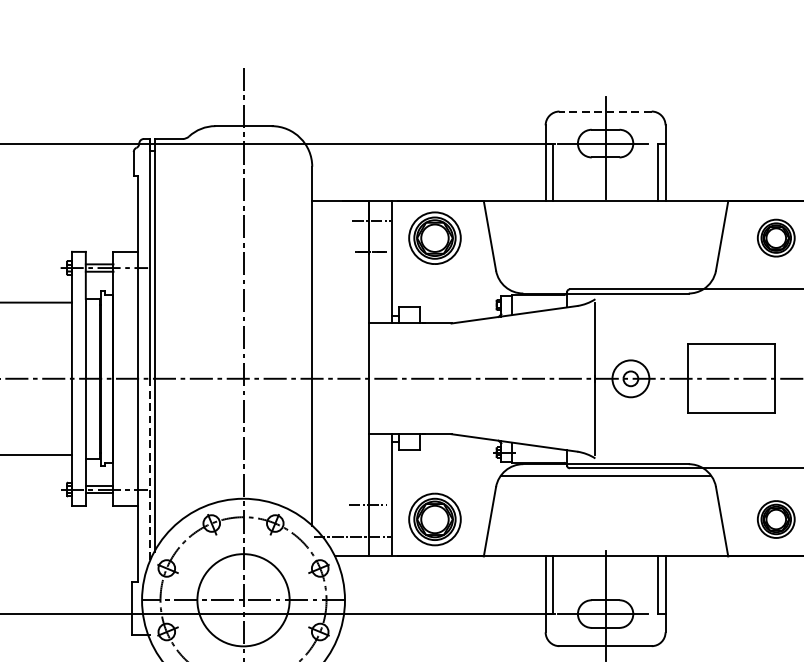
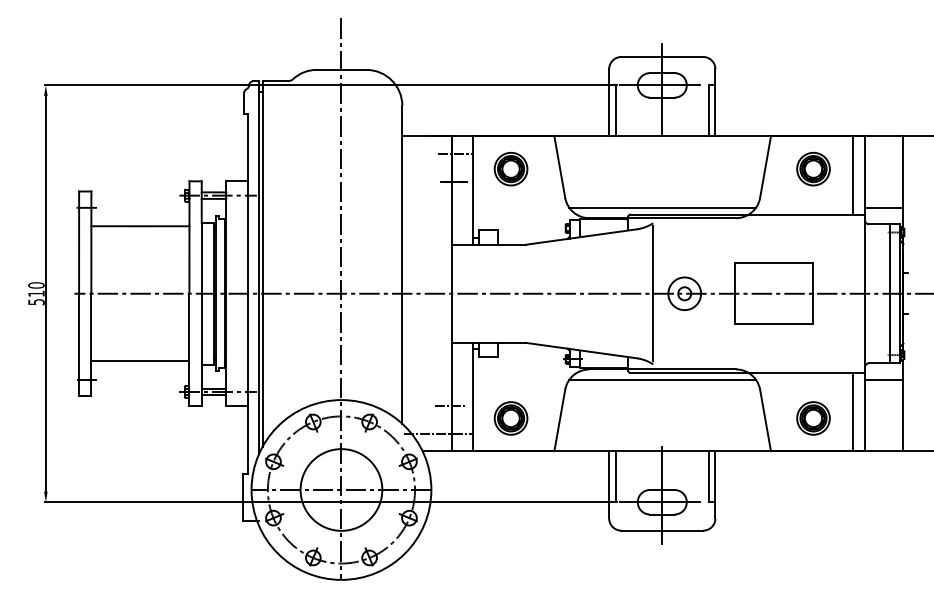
line: (605, 111) -> (662, 56), dashed -> solid
part: (434, 237) -> (510, 168), size x0.71
line: (605, 281) -> (662, 207), added
line: (149, 468) -> (258, 373), dashed -> solid
part: (434, 519) -> (510, 418), size x0.71

